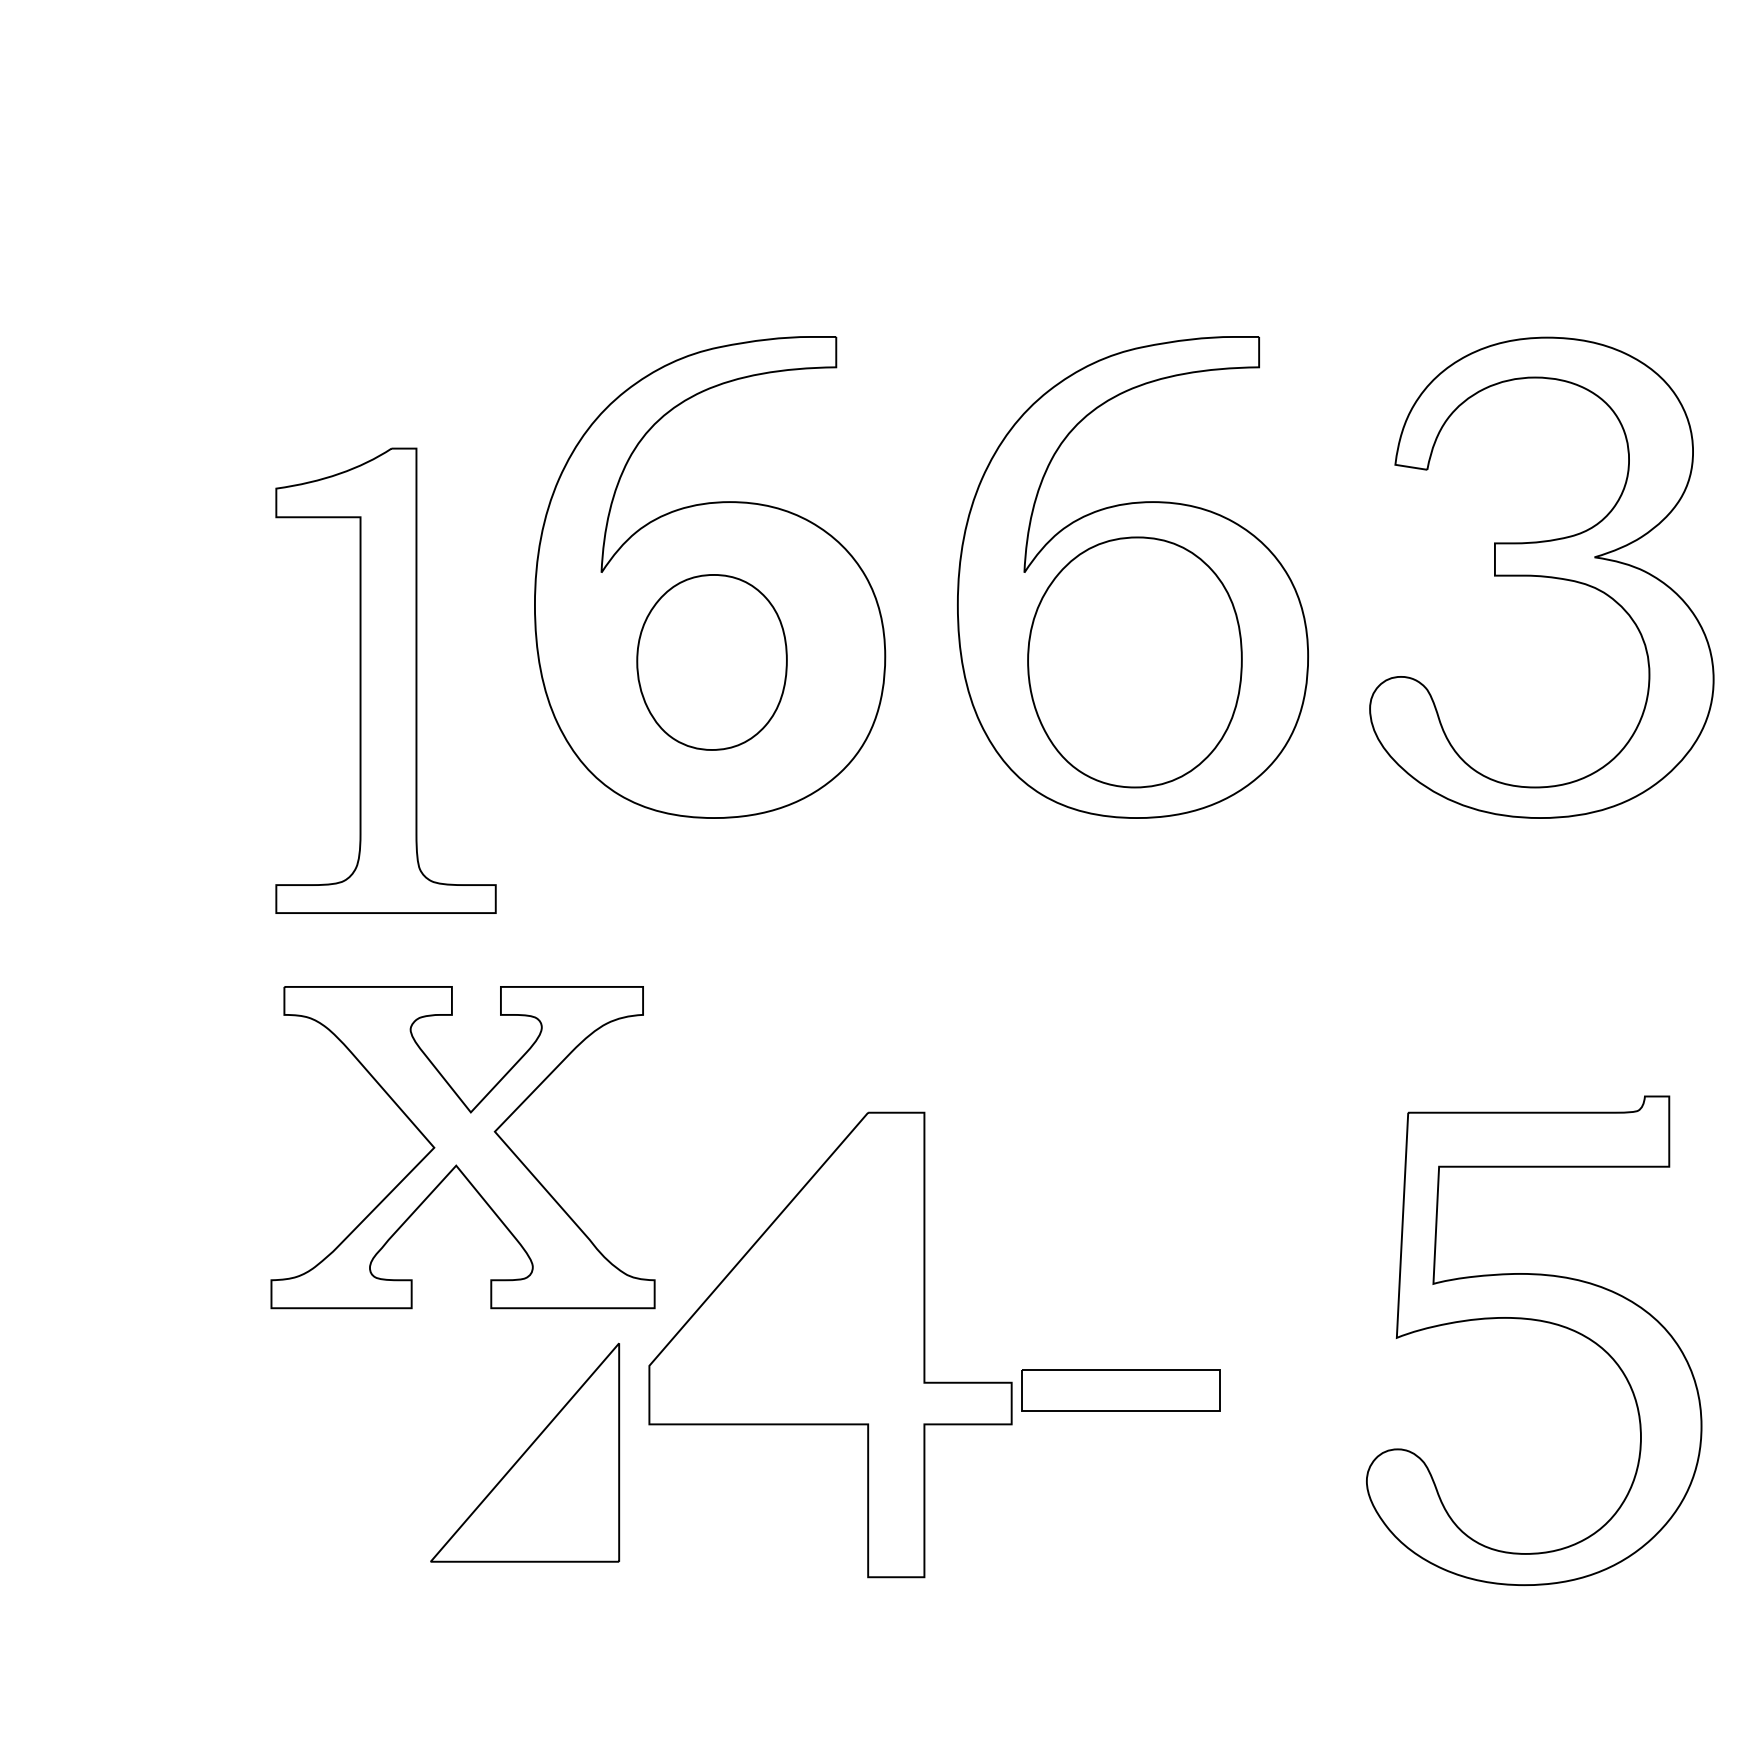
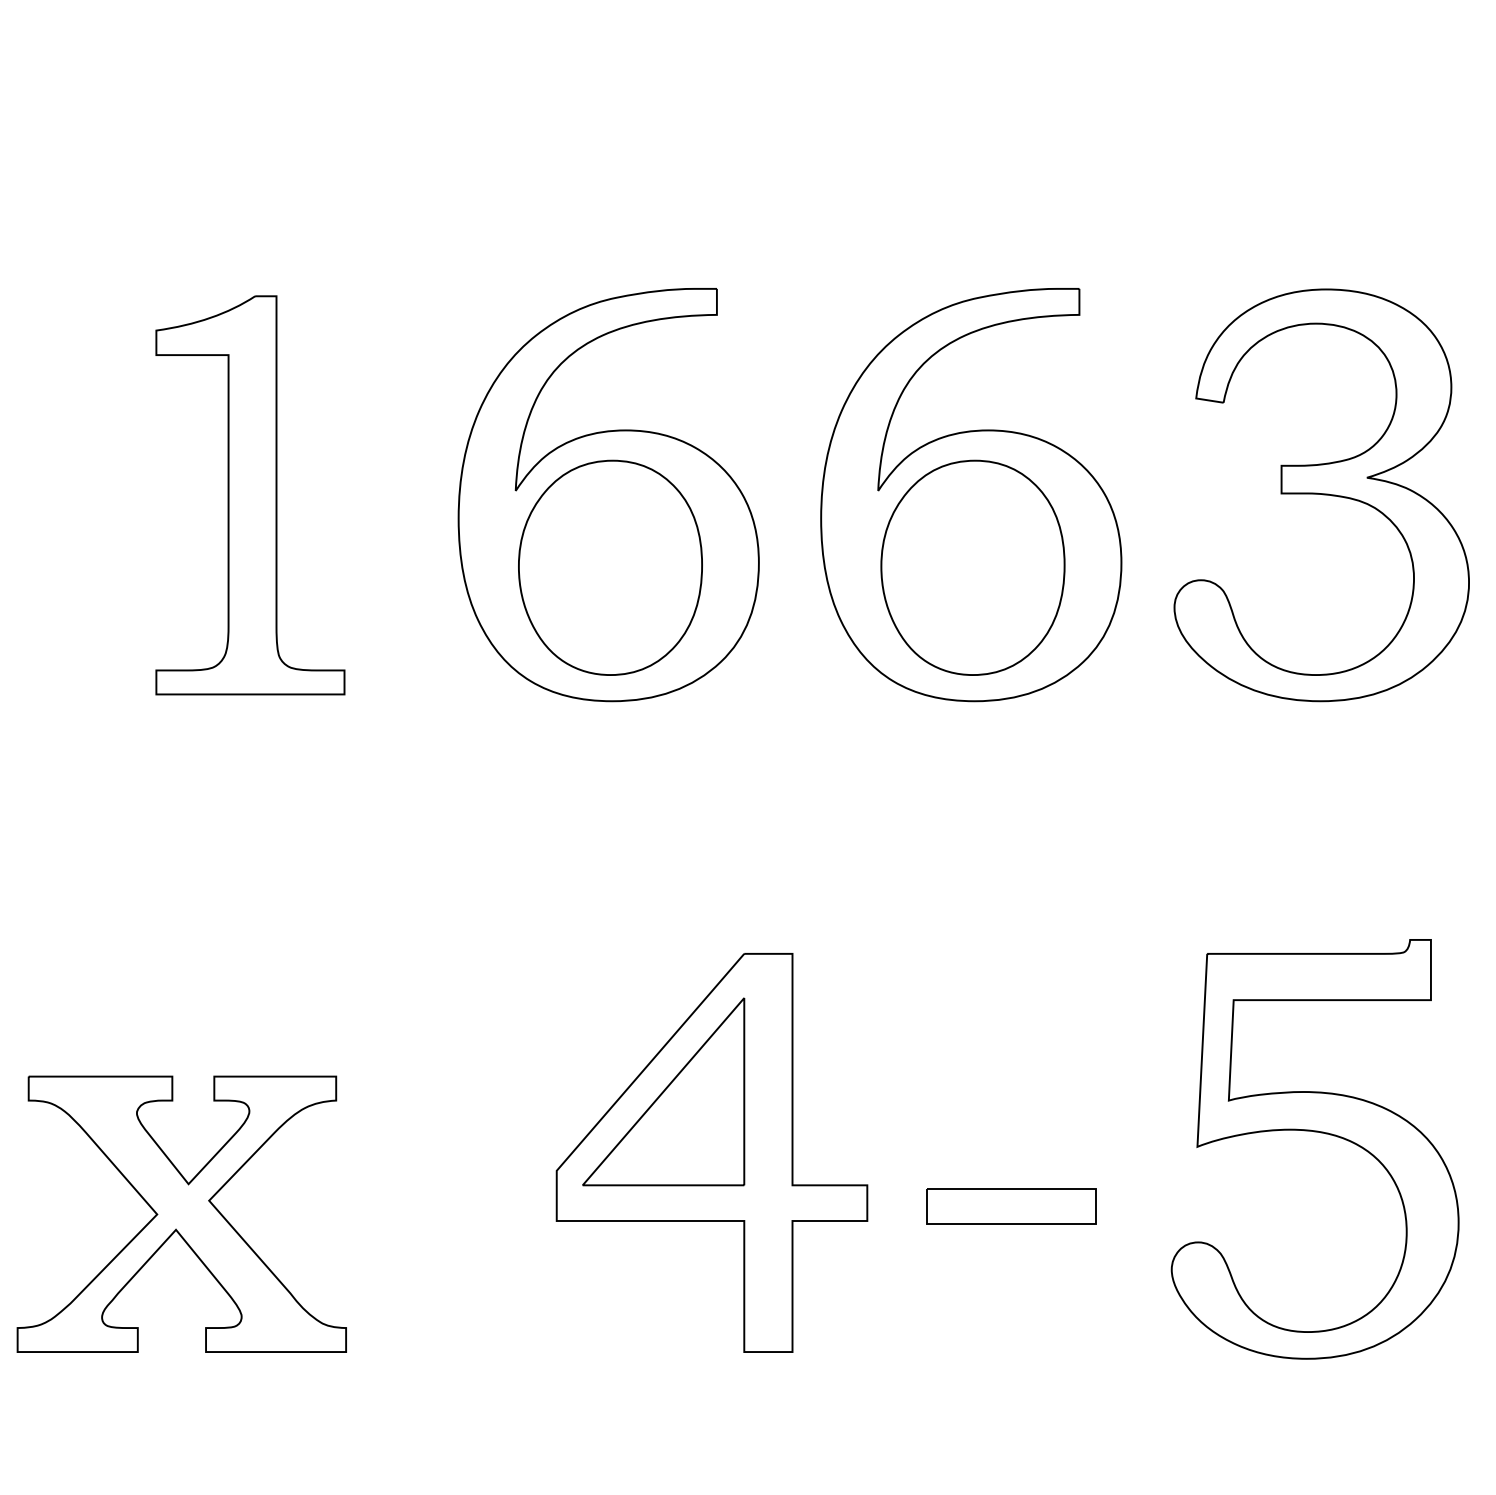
part: (711, 662) -> (609, 567), size x1.43
part: (385, 680) -> (249, 495), moved
part: (462, 1147) -> (181, 1214), moved
part: (1120, 1390) -> (1011, 1206), moved
part: (525, 1452) -> (663, 1091), moved

